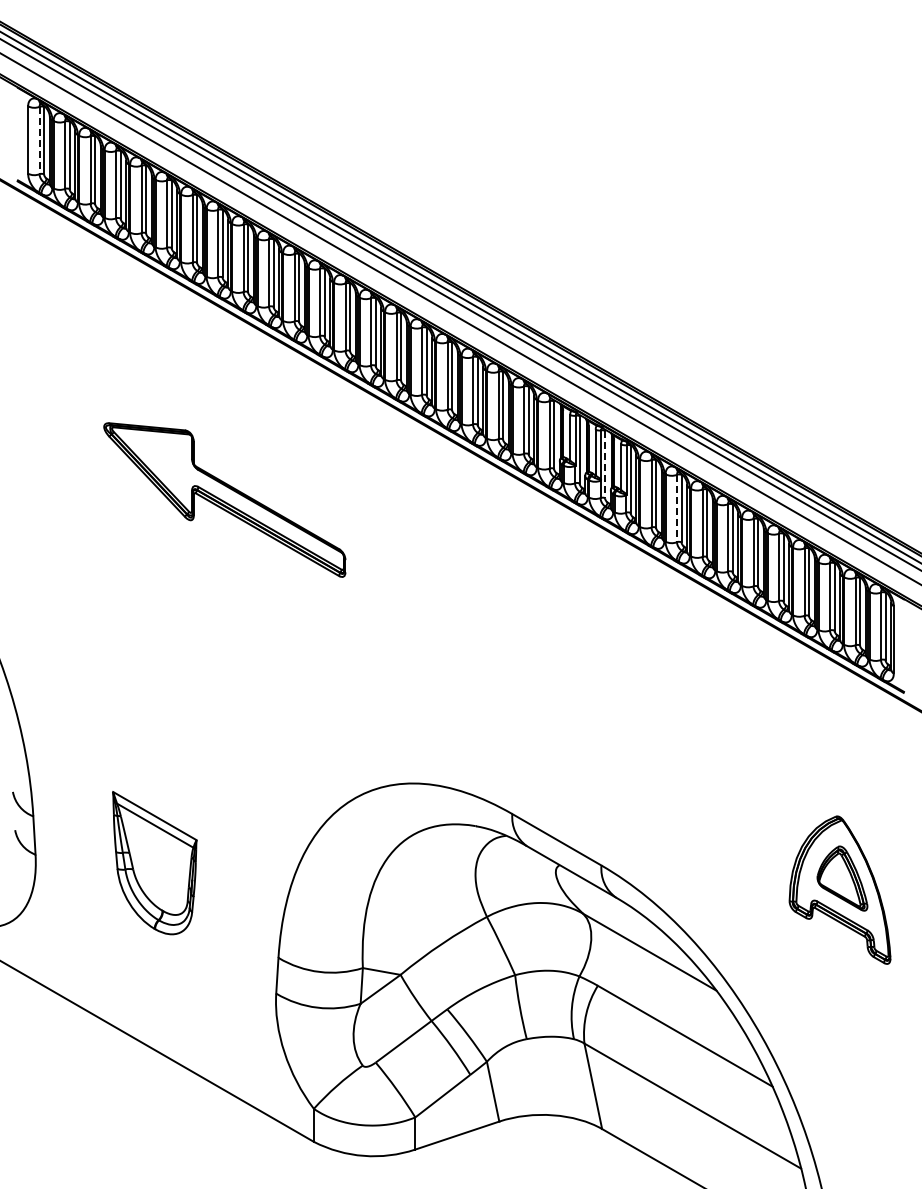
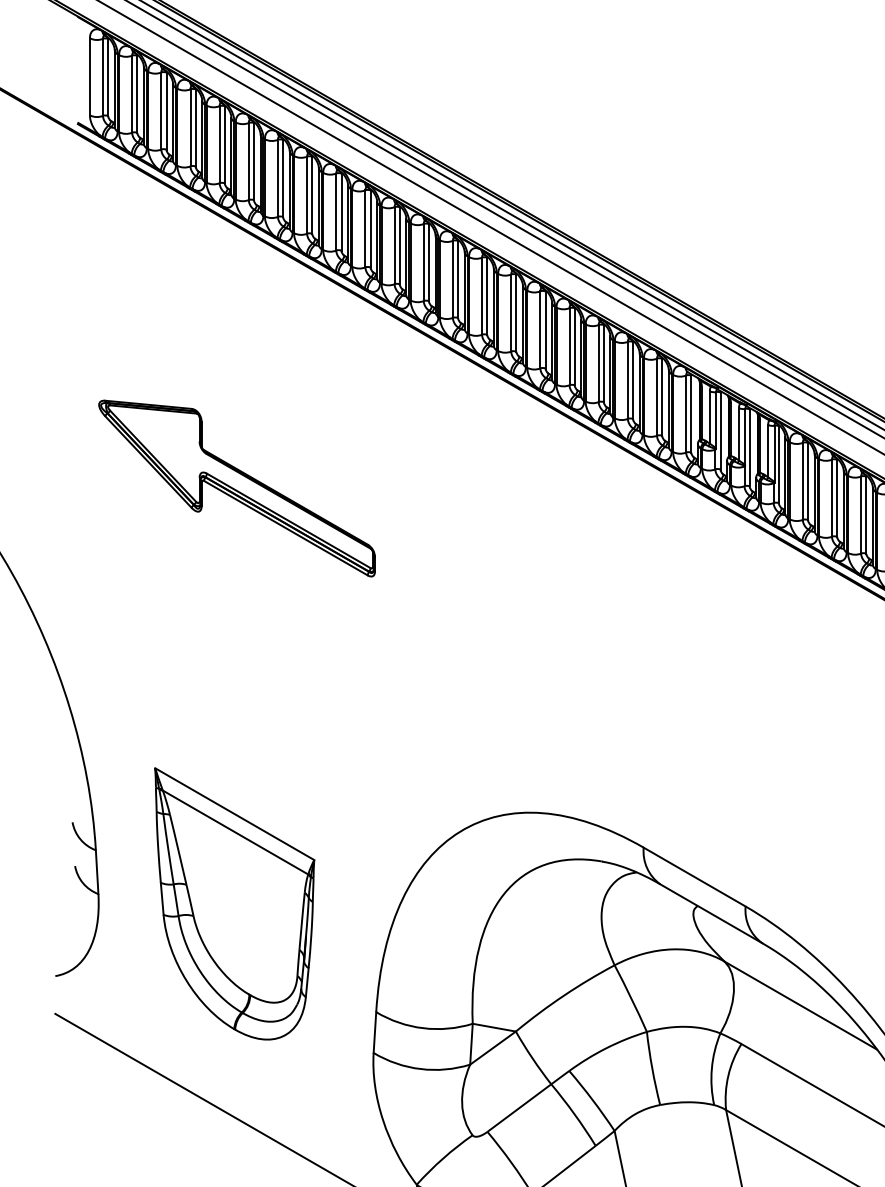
line: (39, 140) -> (102, 77), dashed -> solid
line: (605, 464) -> (750, 447), dashed -> solid
part: (224, 499) -> (236, 487), moved
line: (677, 508) -> (832, 498), dashed -> solid
part: (154, 862) -> (234, 903), size x1.67

